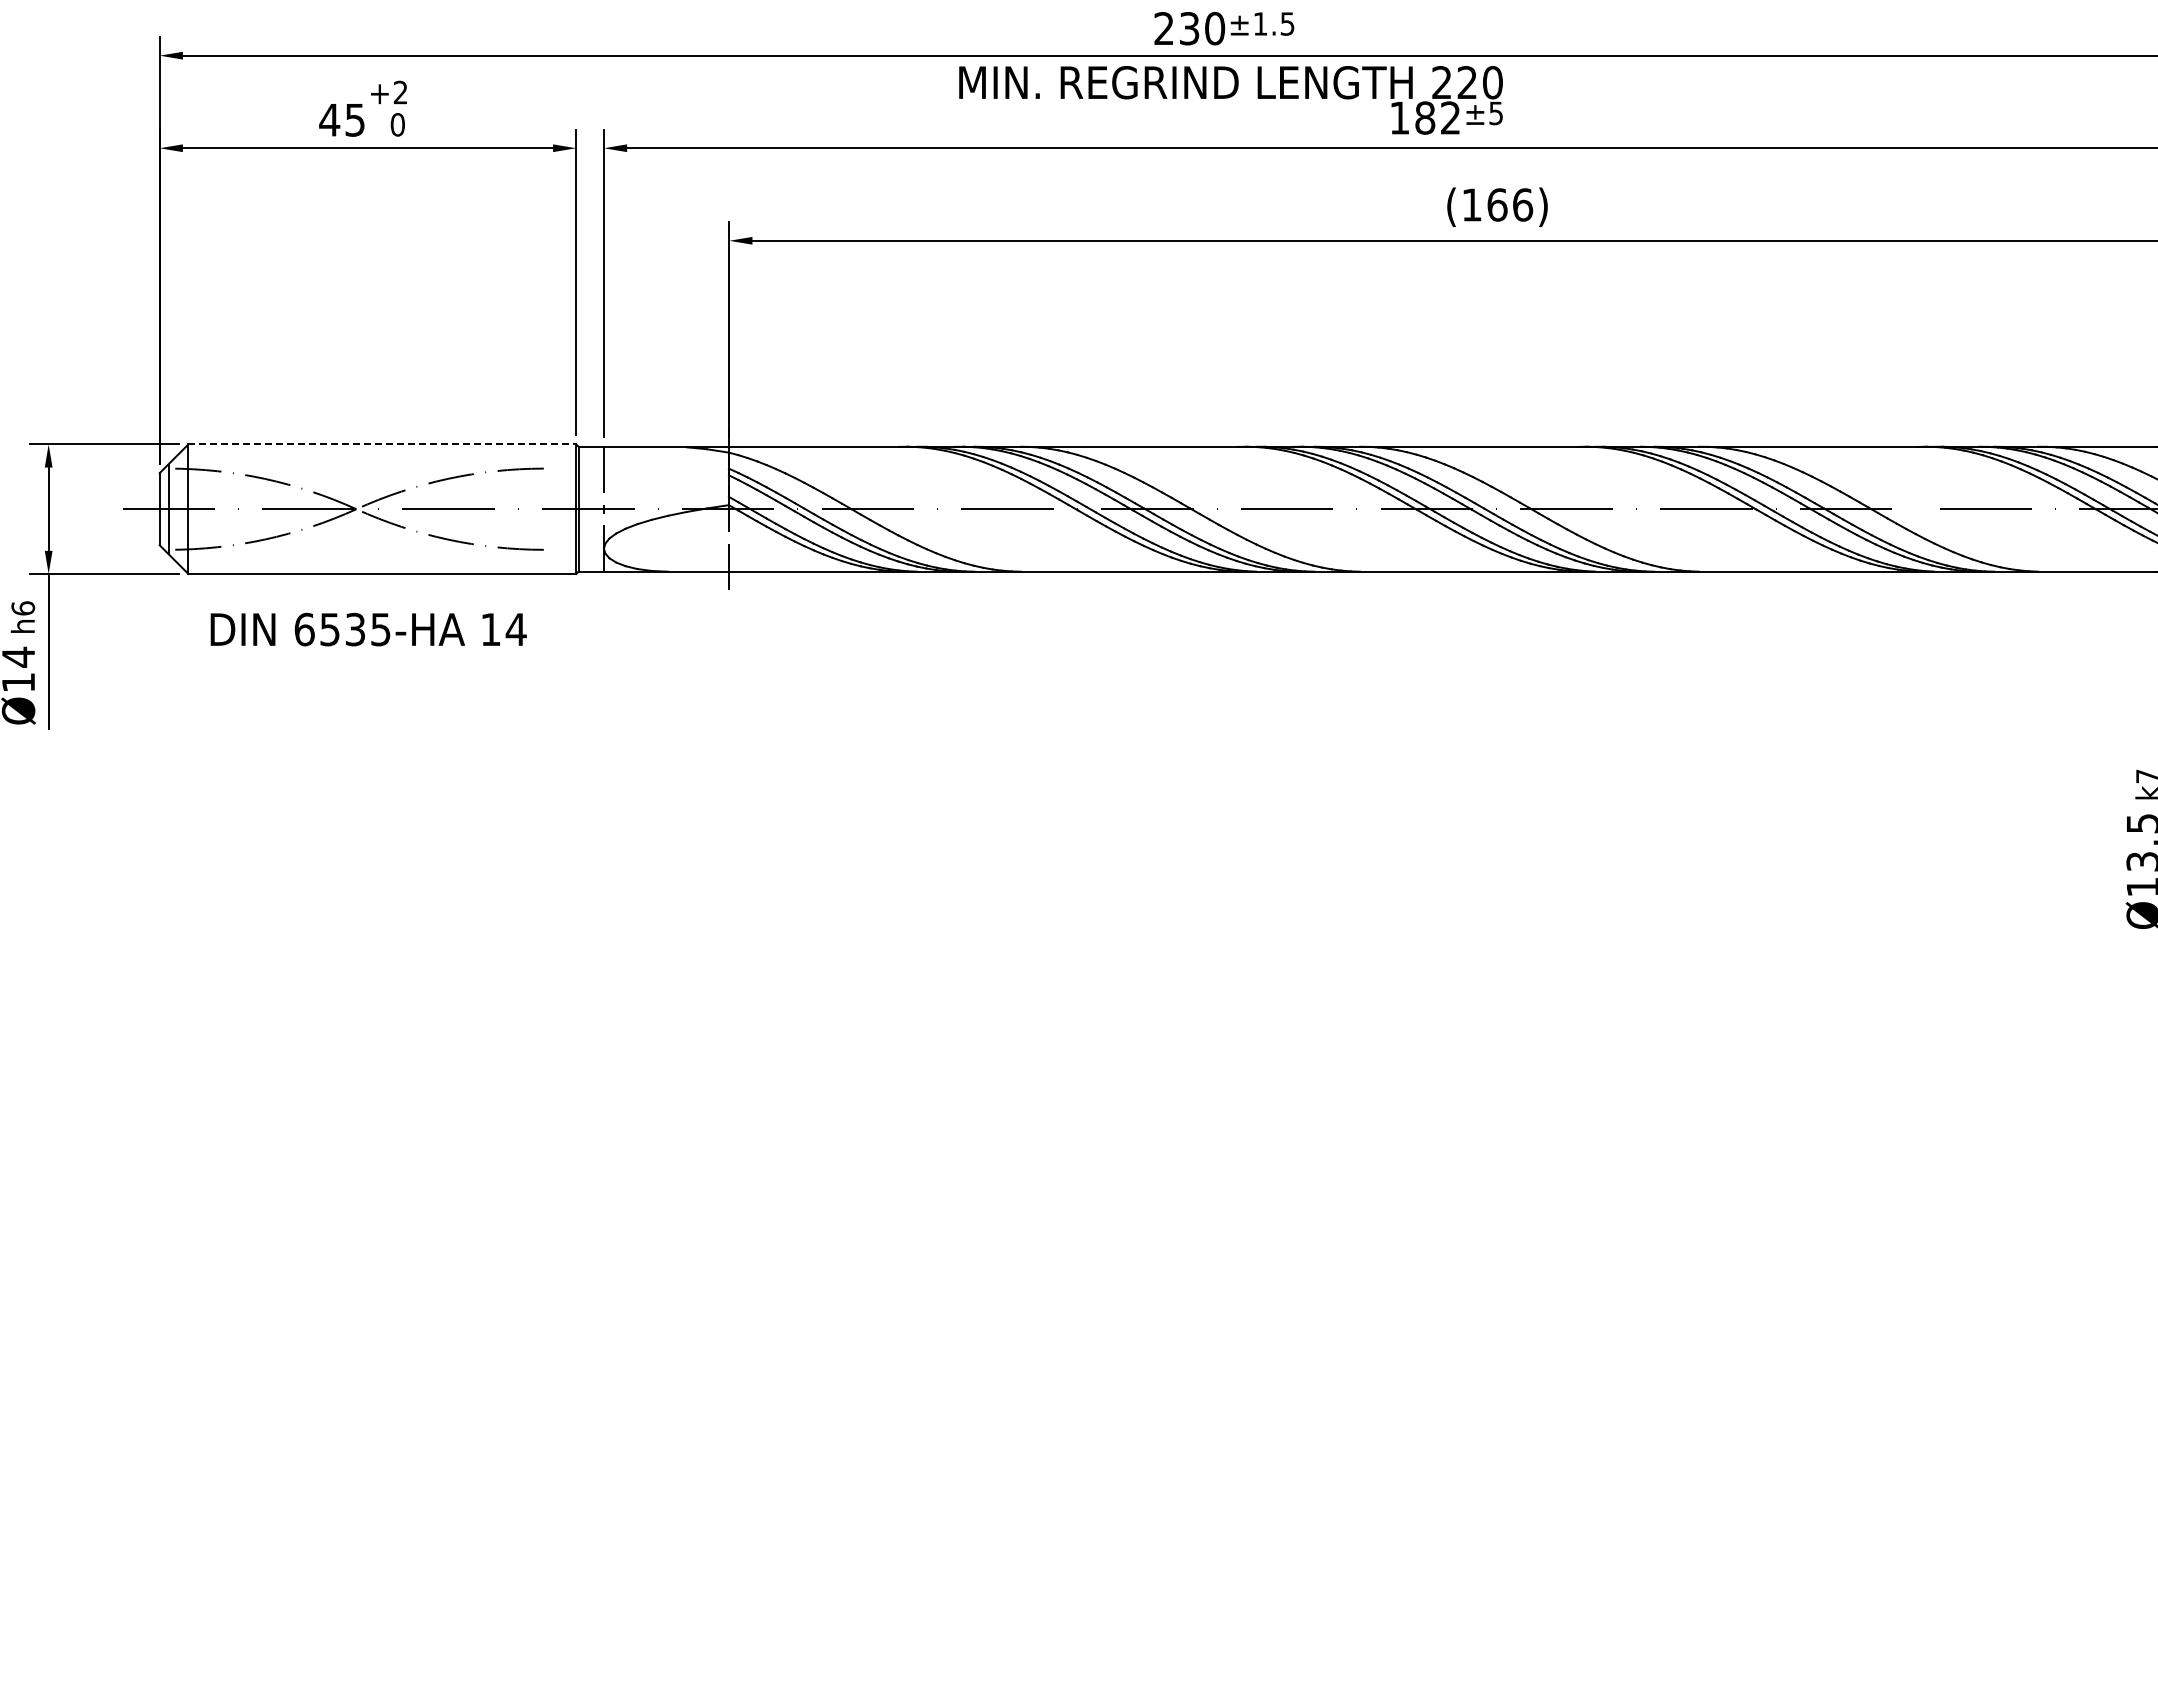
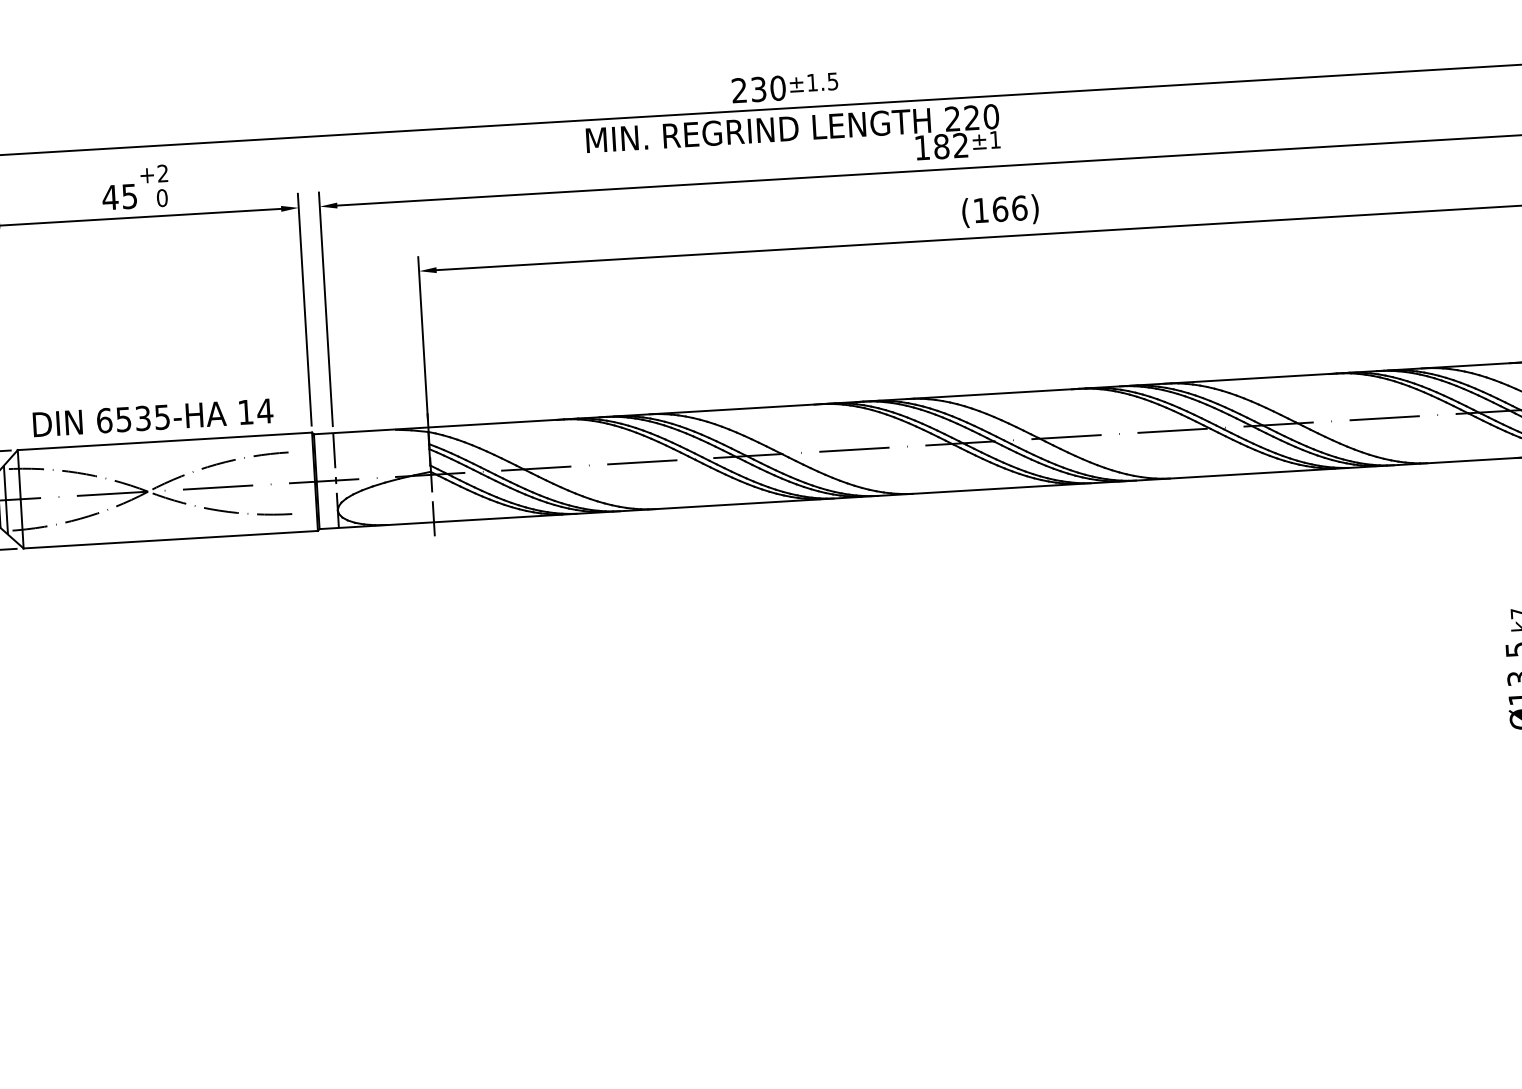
text: (1495, 113) -> (994, 140), ±5 -> ±1
line: (382, 444) -> (165, 441), dashed -> solid
text: (368, 629) -> (153, 417), moved

